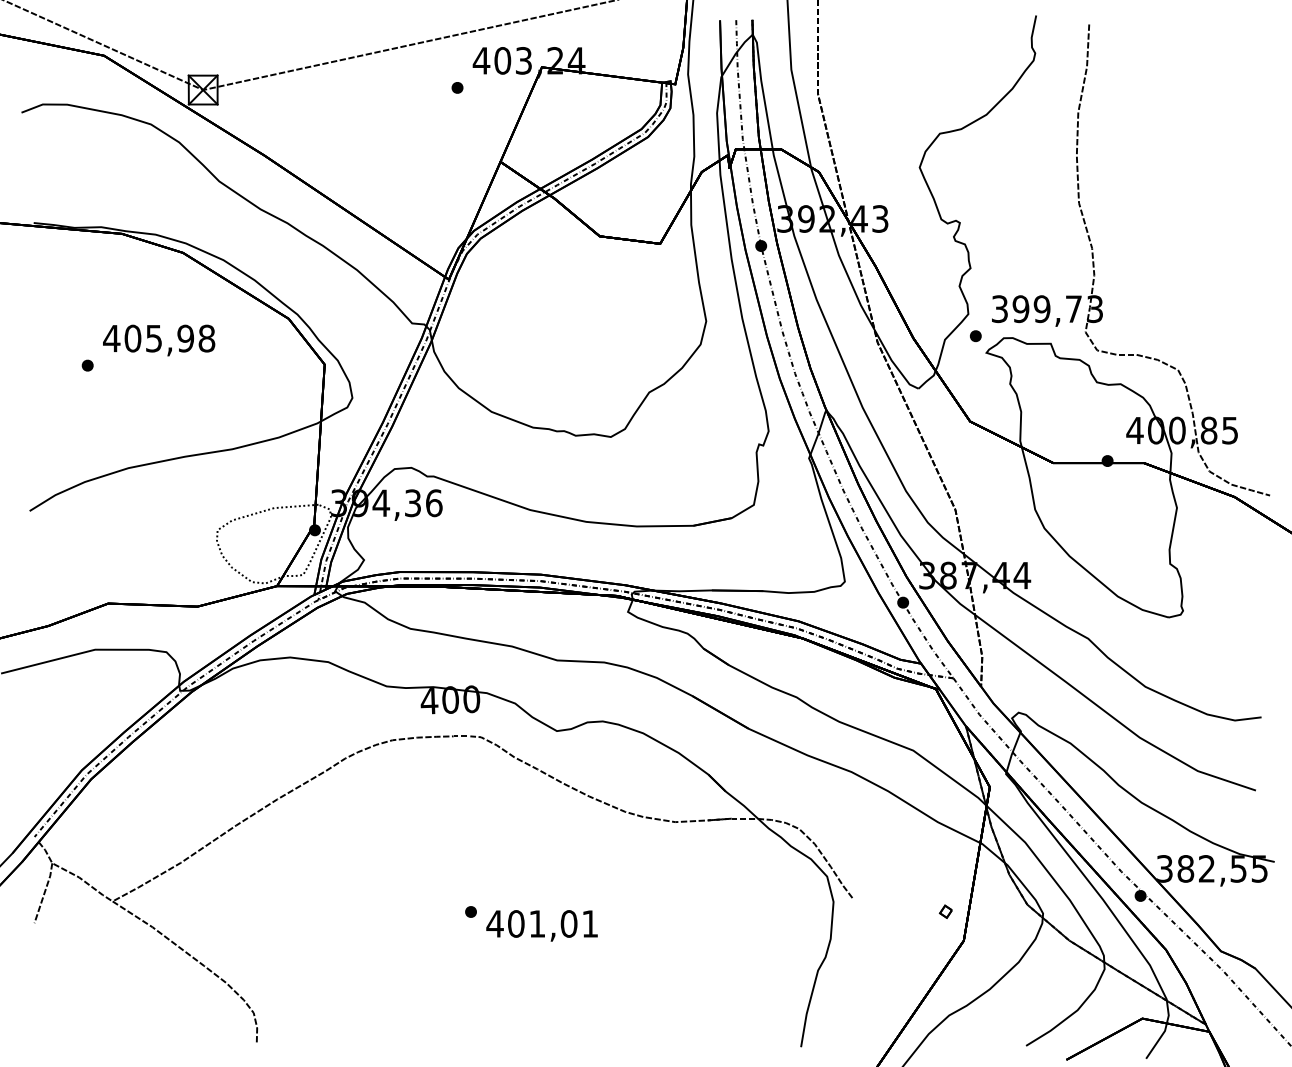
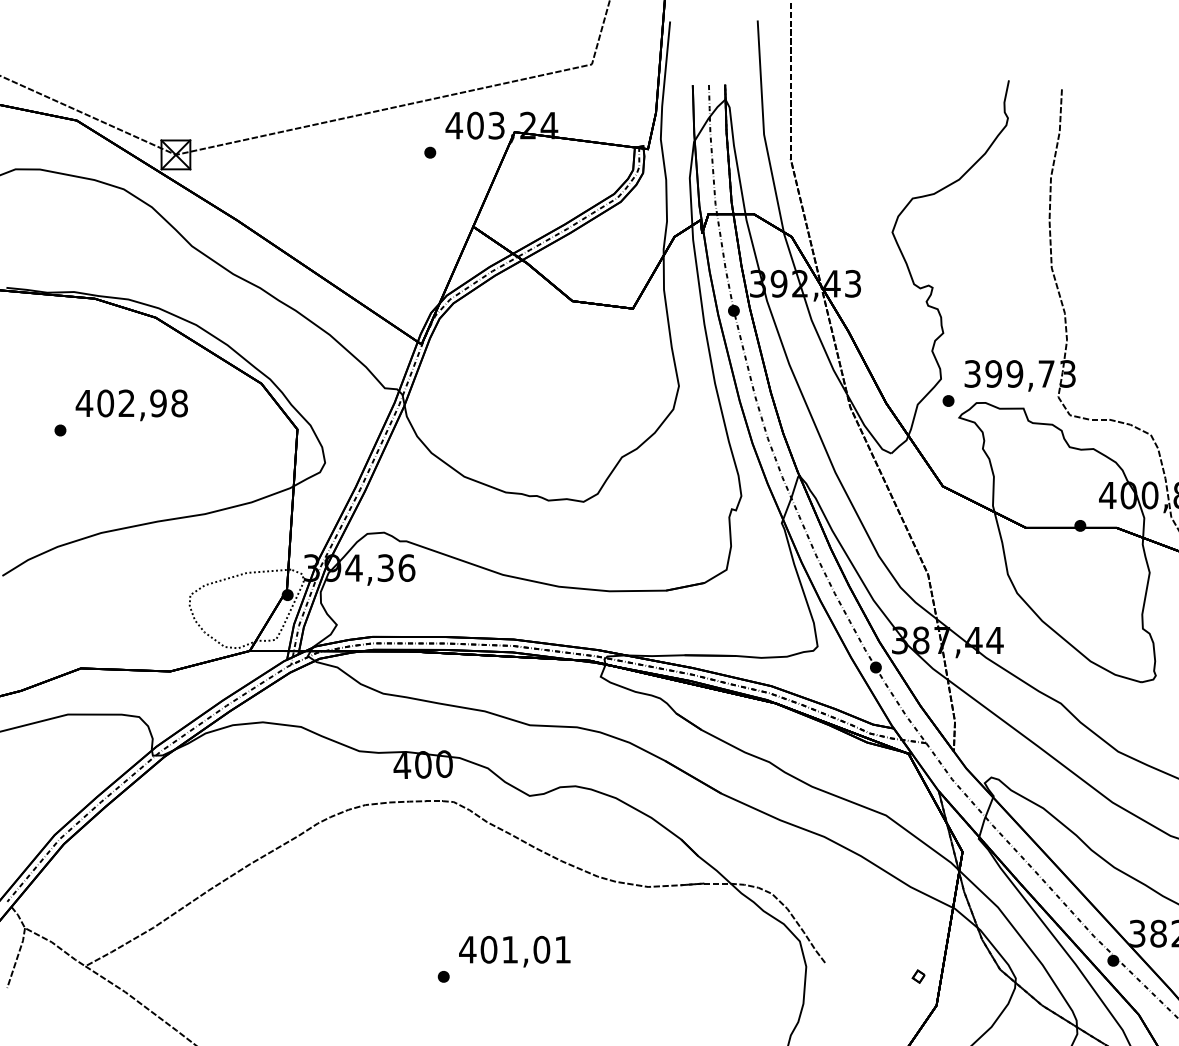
text: (153, 338) -> (126, 403), 405,98 -> 402,98
text: (541, 925) -> (514, 951), moved

